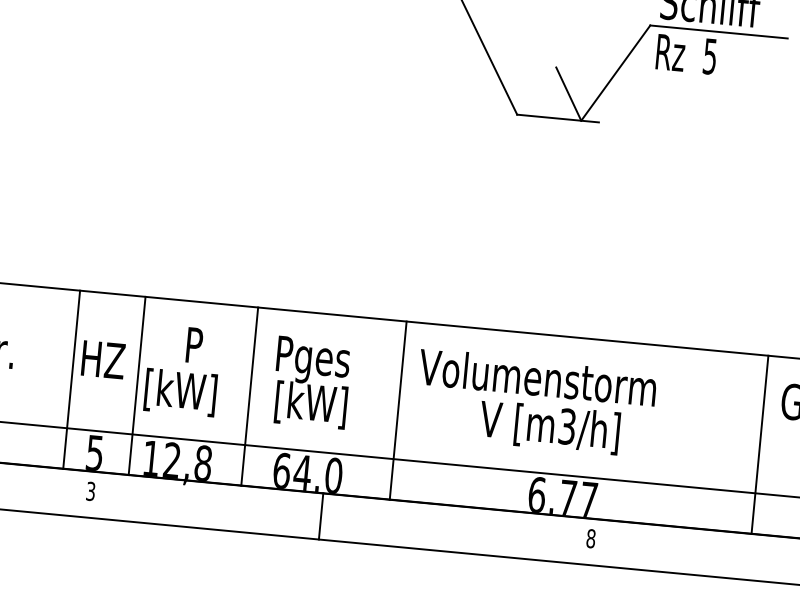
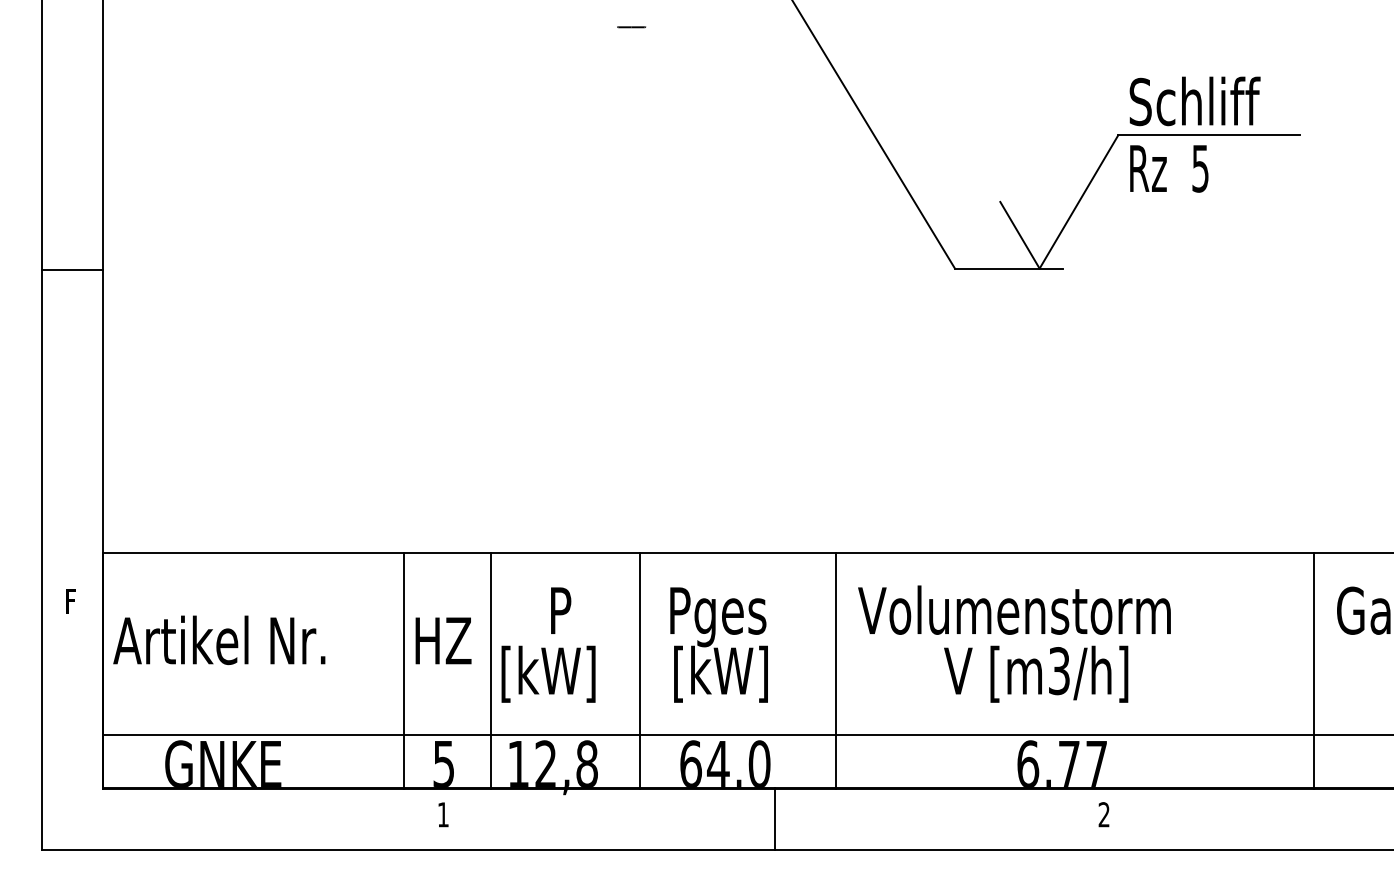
text: (90, 491) -> (442, 814), 3 -> 1
line: (320, 516) -> (774, 818), moved
text: (590, 538) -> (1103, 814), 8 -> 2

